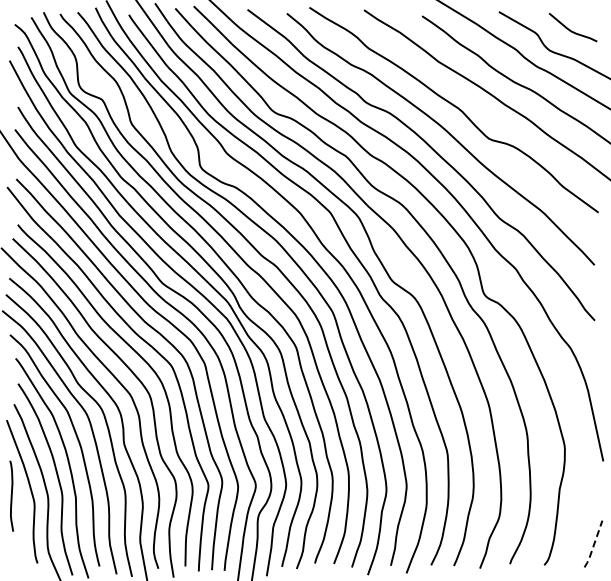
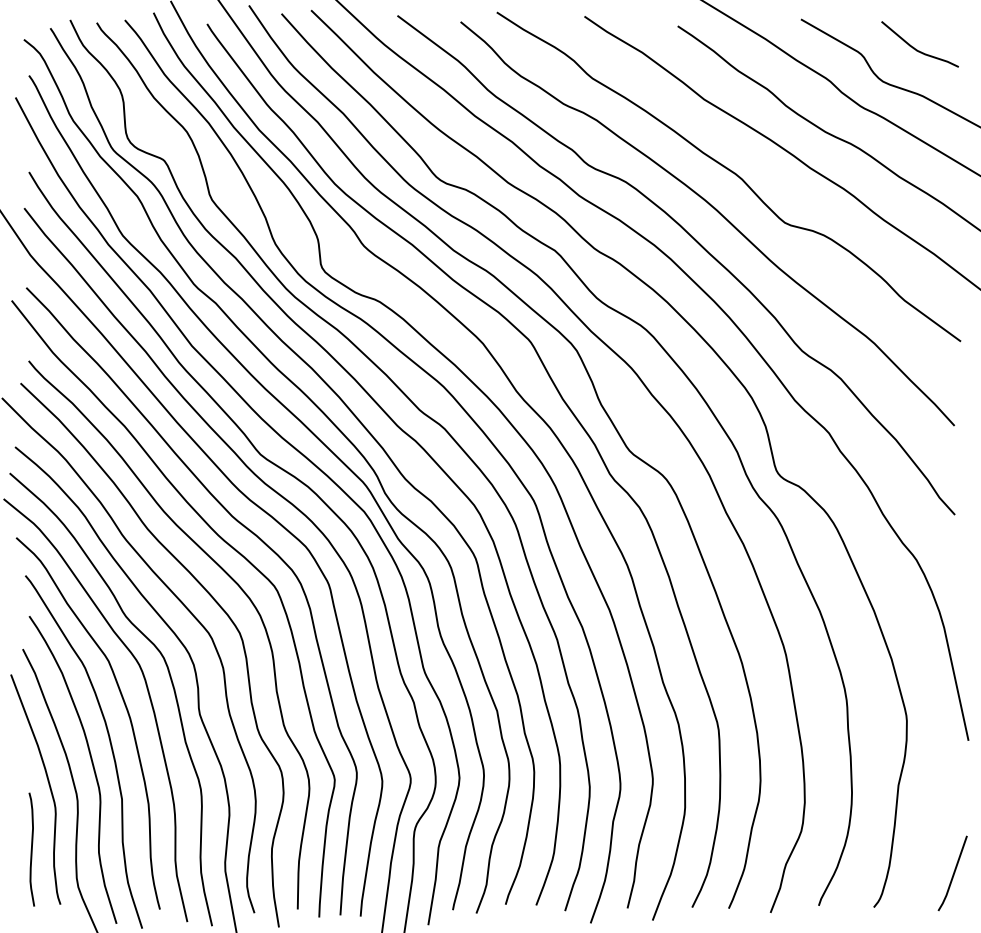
curve: (11, 495) -> (31, 848), moved
line: (593, 545) -> (952, 875), dashed -> solid

